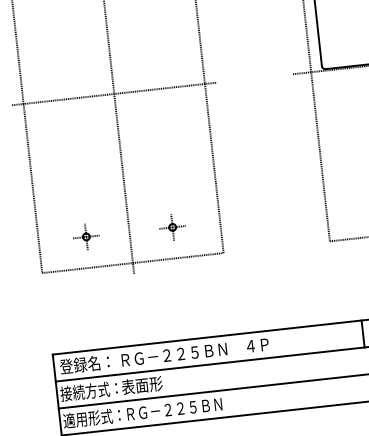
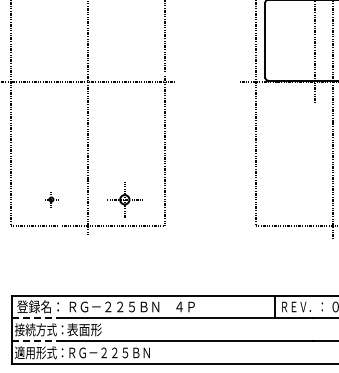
part: (172, 227) -> (124, 199), size x1.6
part: (86, 236) -> (51, 199), size x0.7
line: (85, 378) -> (37, 318), solid -> dashed
line: (88, 405) -> (37, 341), solid -> dashed

